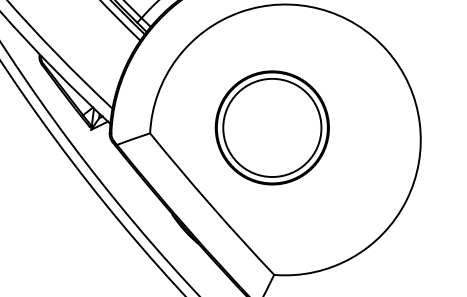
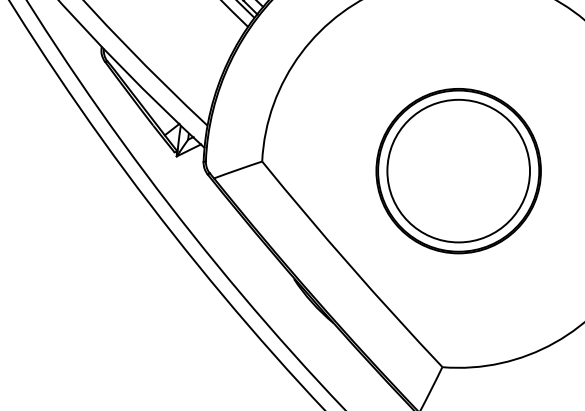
part: (271, 127) -> (457, 170), moved

